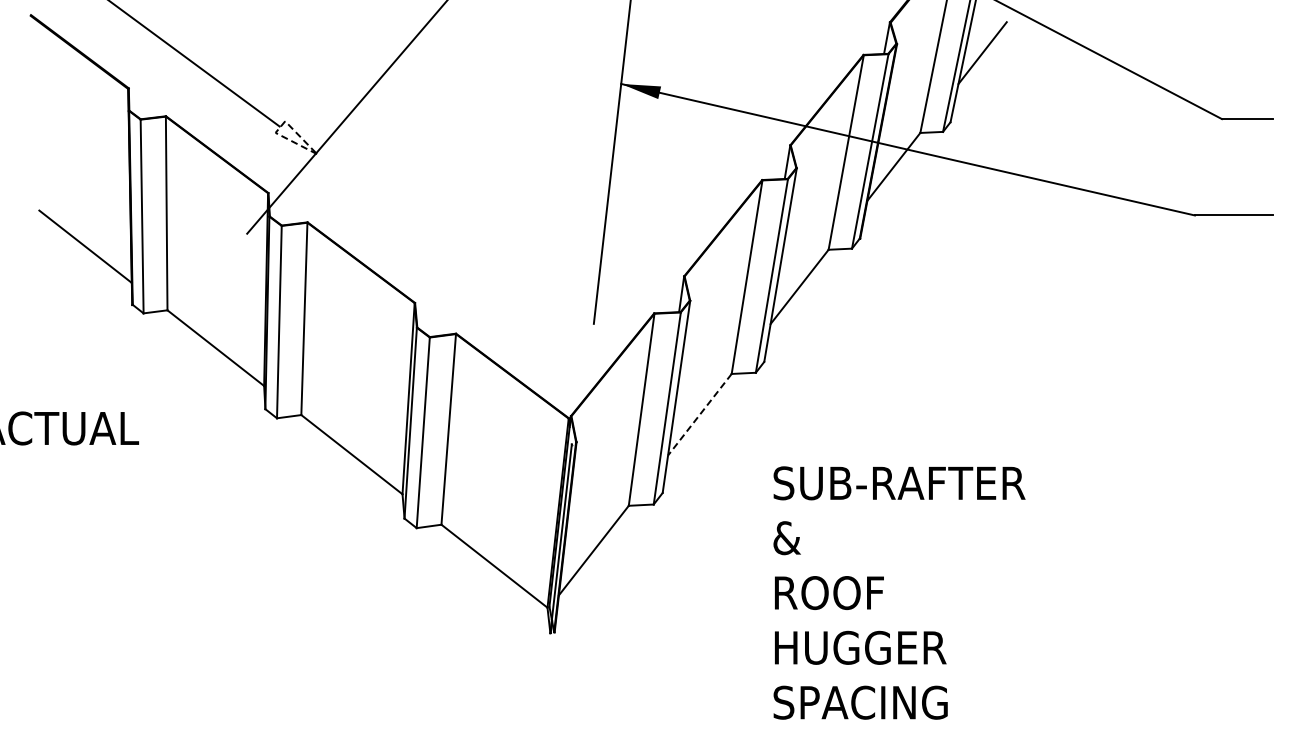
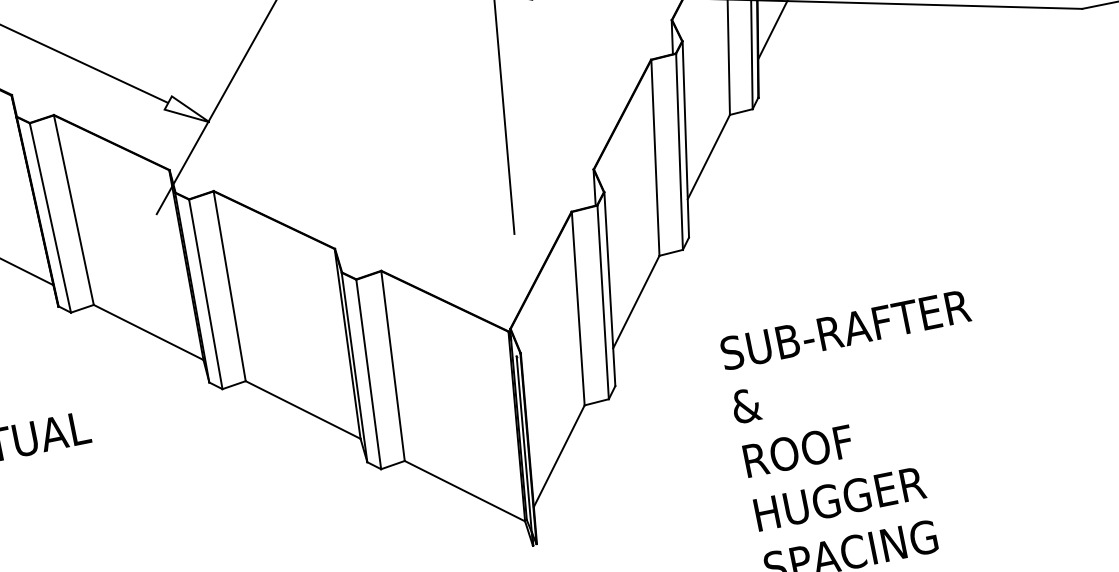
line: (280, 127) -> (168, 103), dashed -> solid
line: (699, 414) -> (635, 301), dashed -> solid

